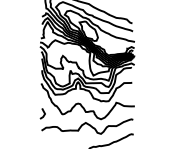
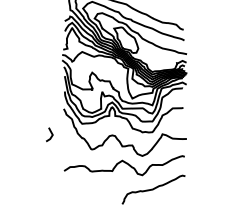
line: (43, 112) -> (50, 133), moved

